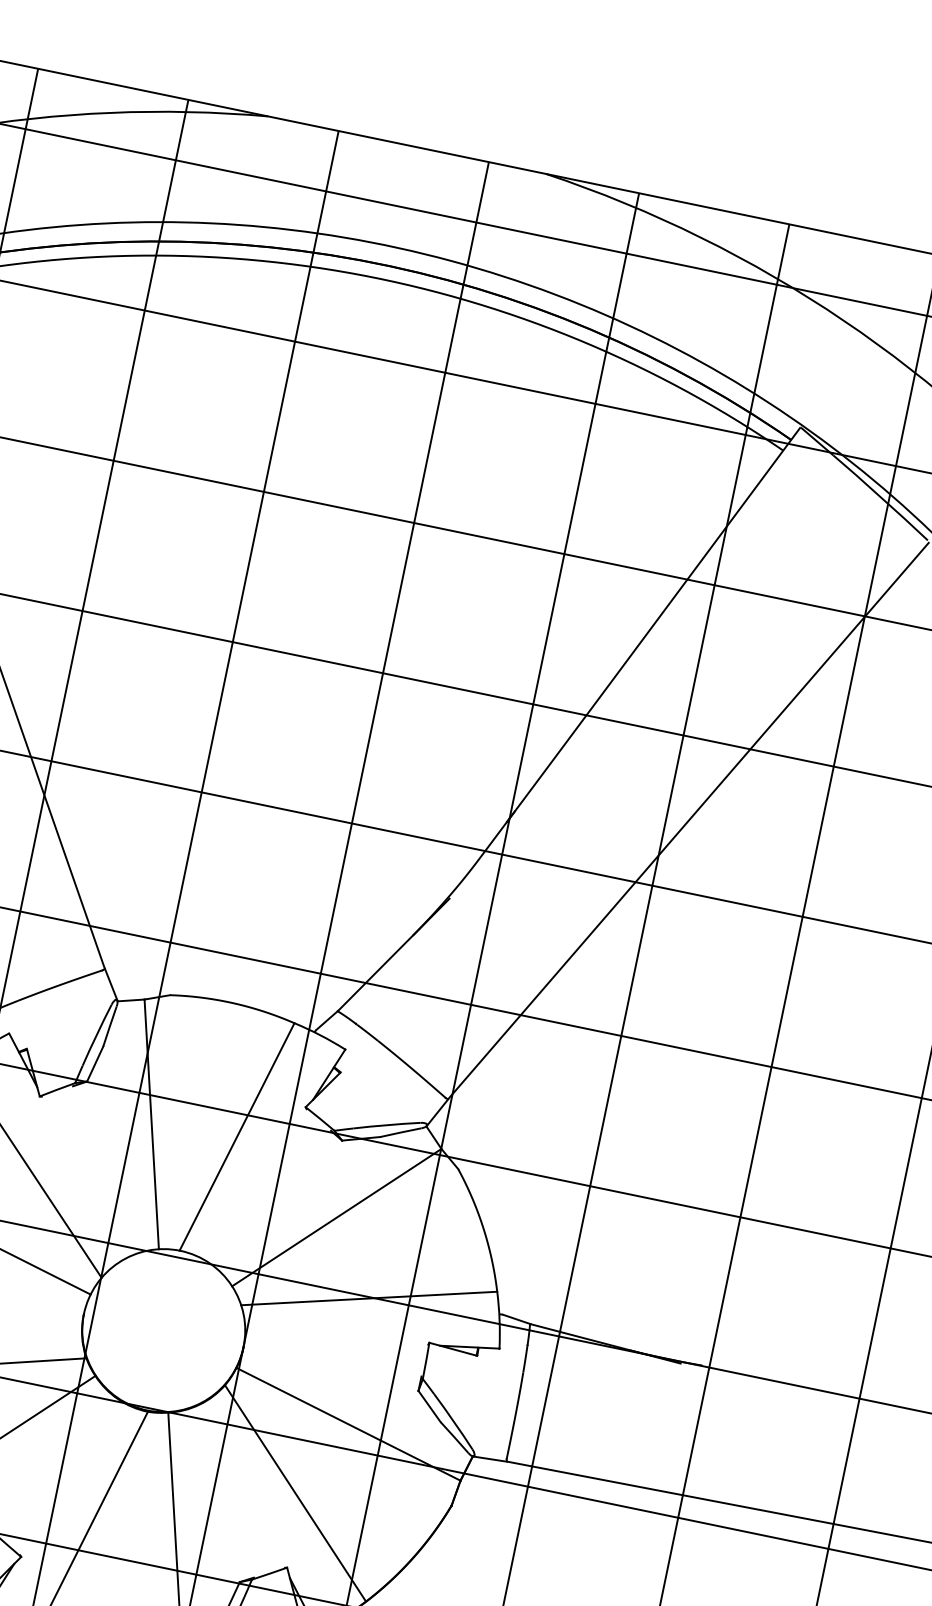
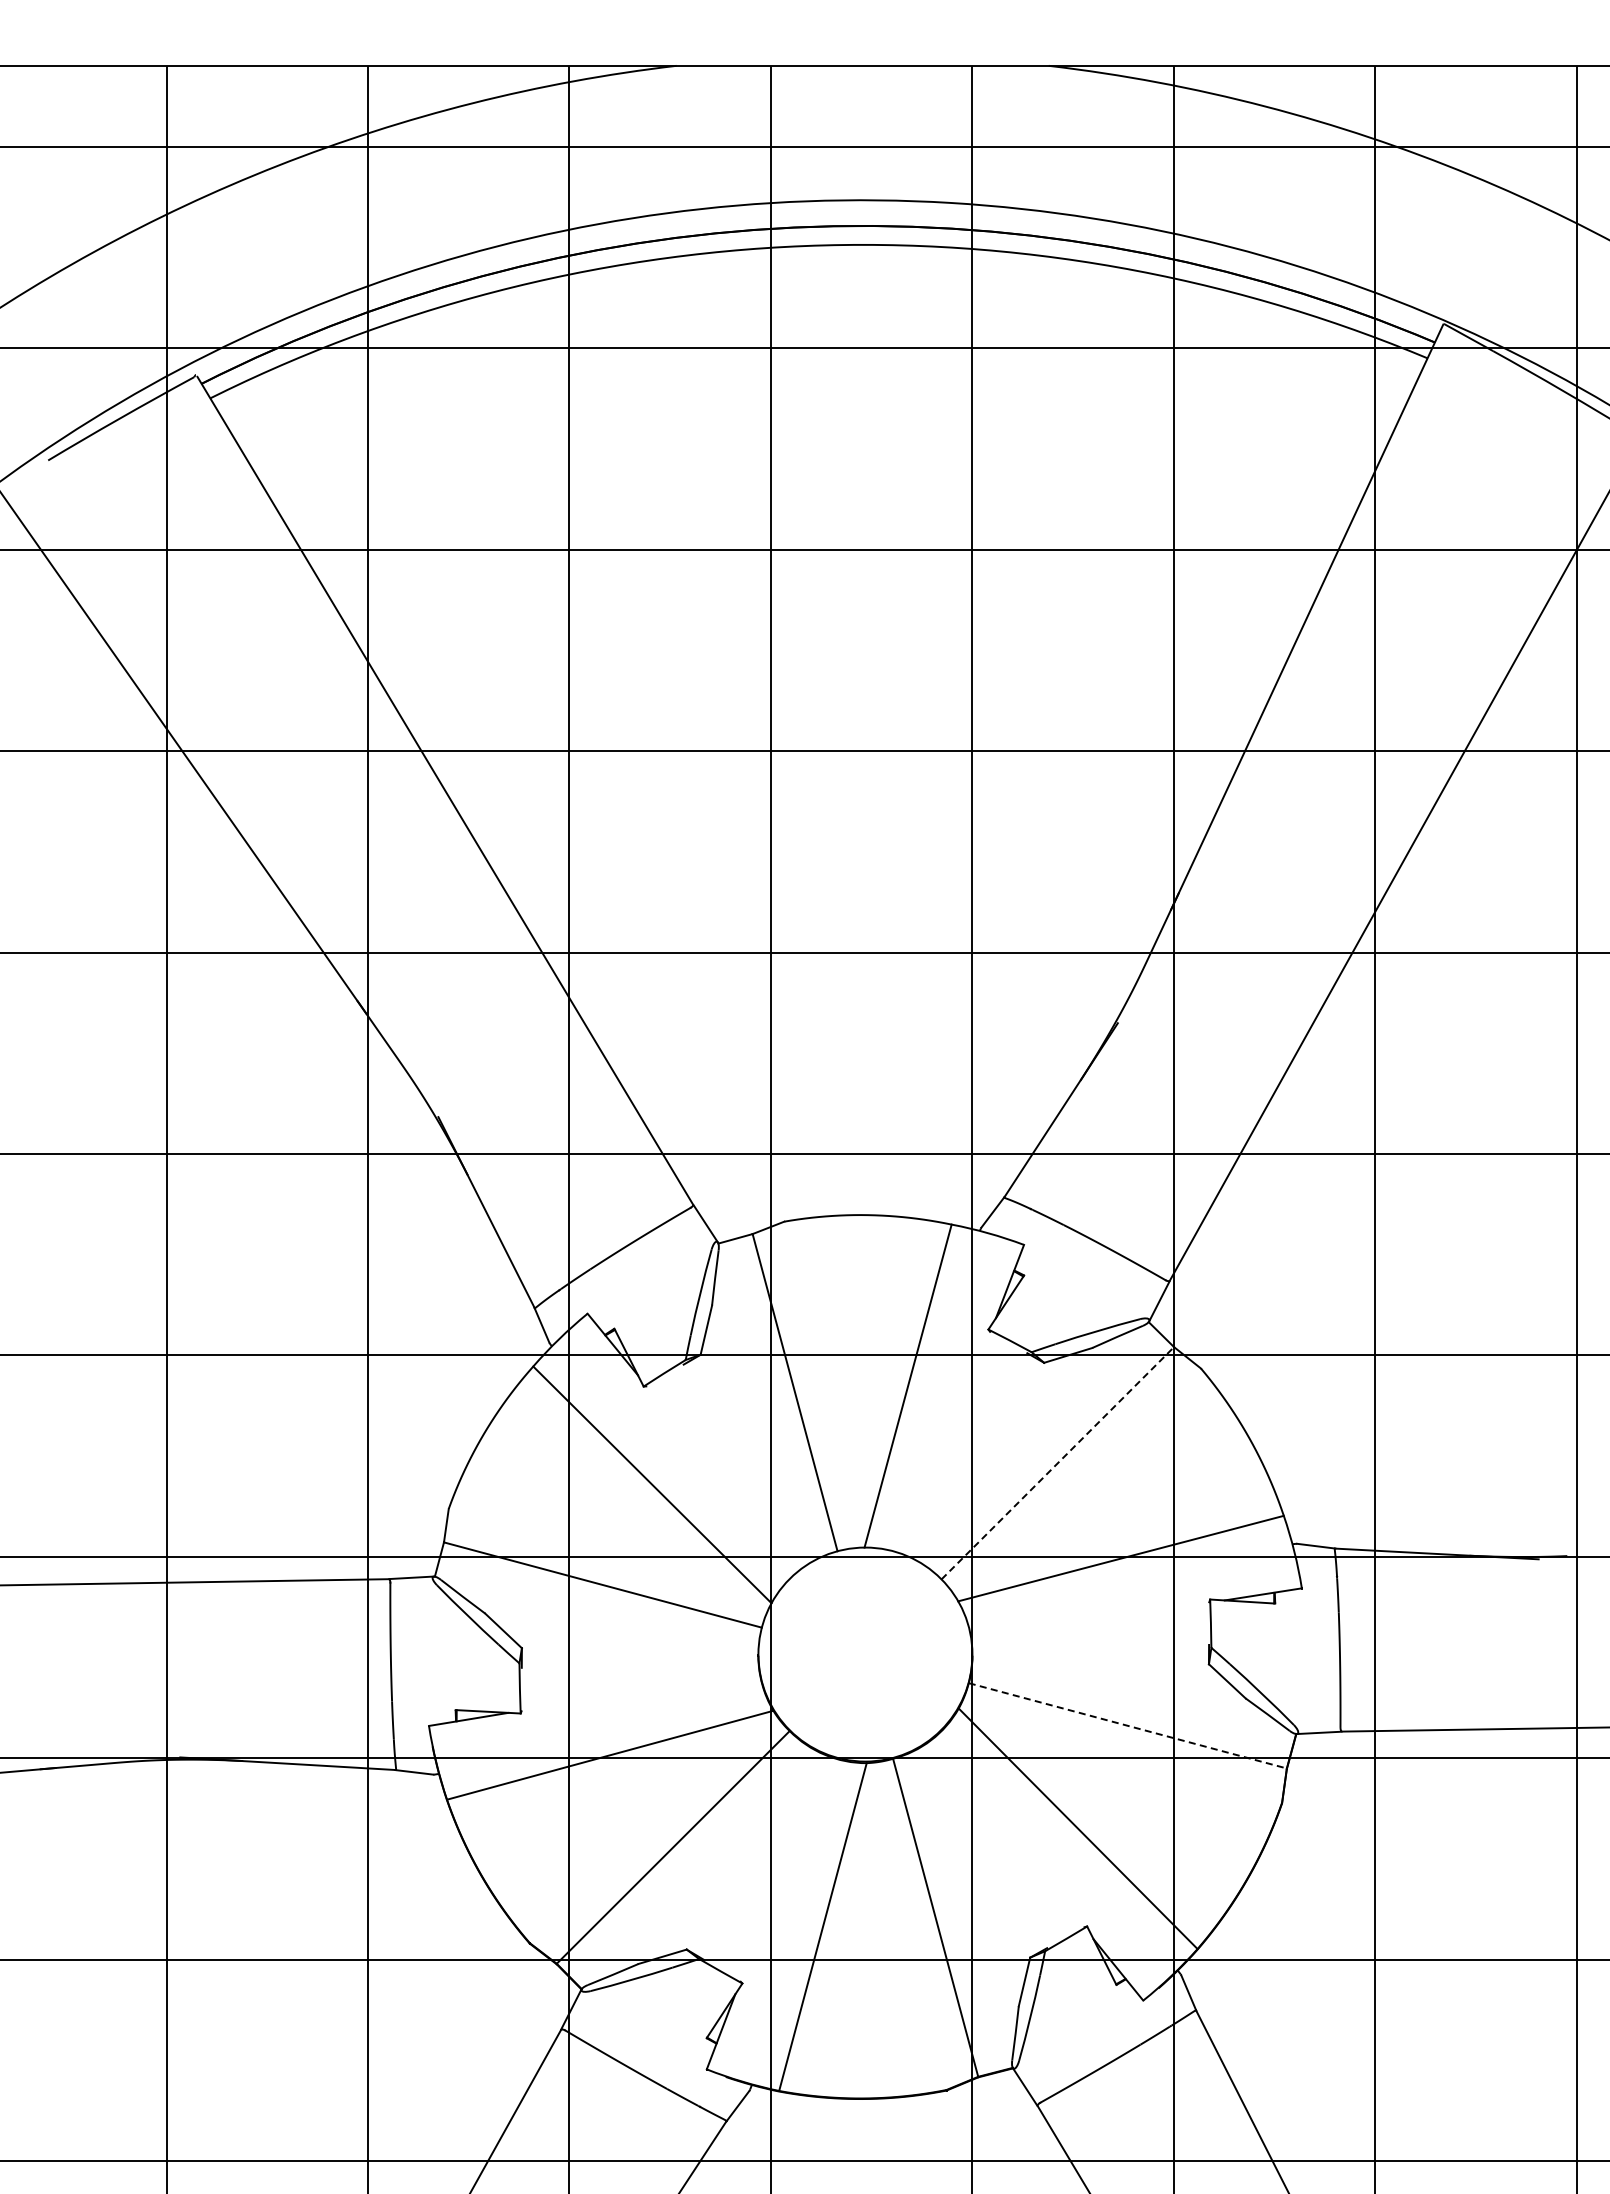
line: (337, 1217) -> (1058, 1462), solid -> dashed
line: (348, 1423) -> (1127, 1725), solid -> dashed

